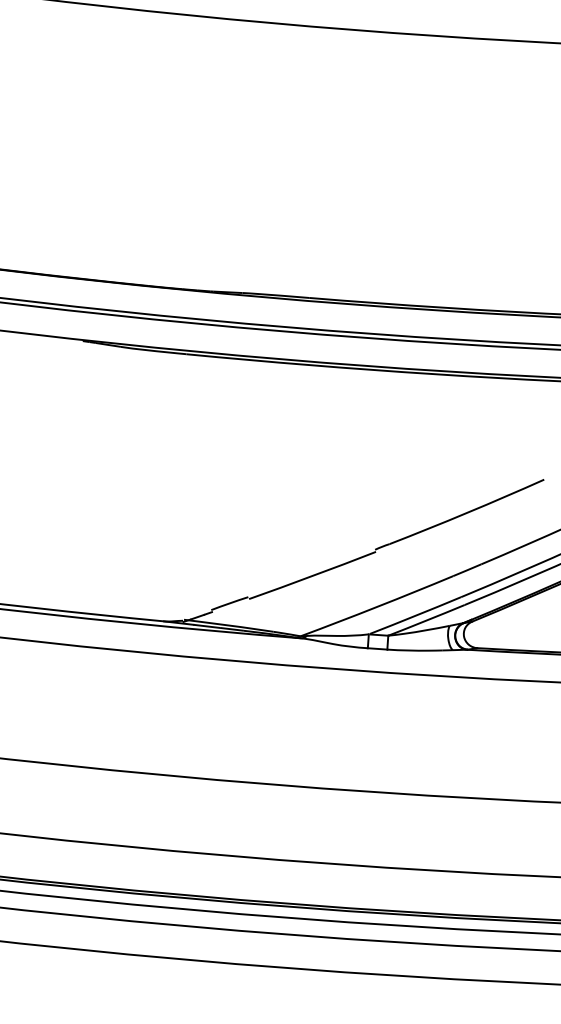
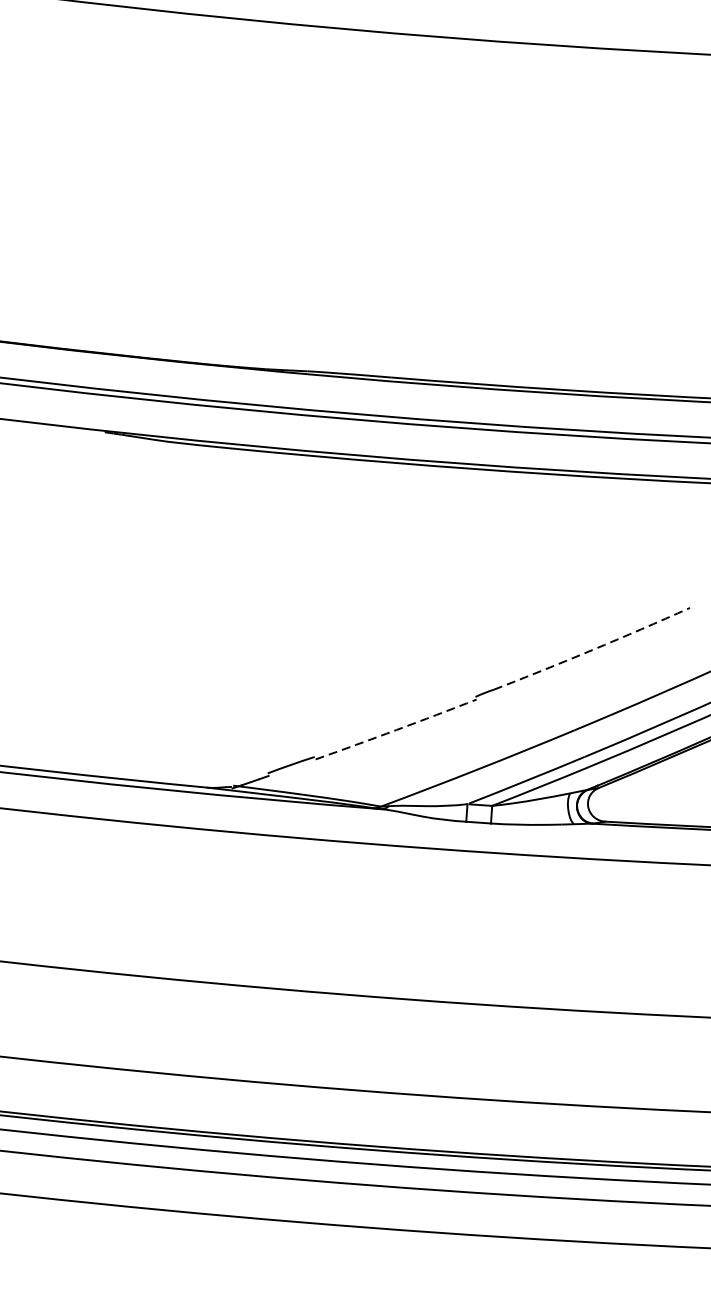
arc: (467, 512) -> (592, 649), solid -> dashed
arc: (312, 575) -> (396, 729), solid -> dashed

